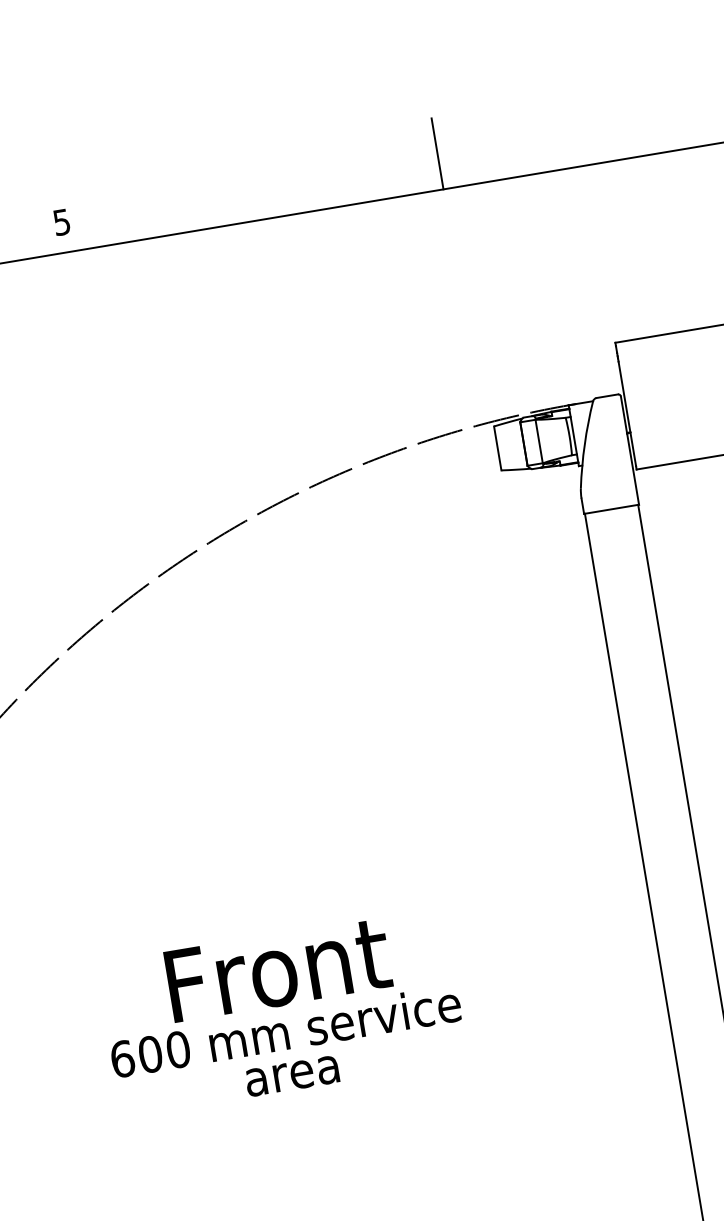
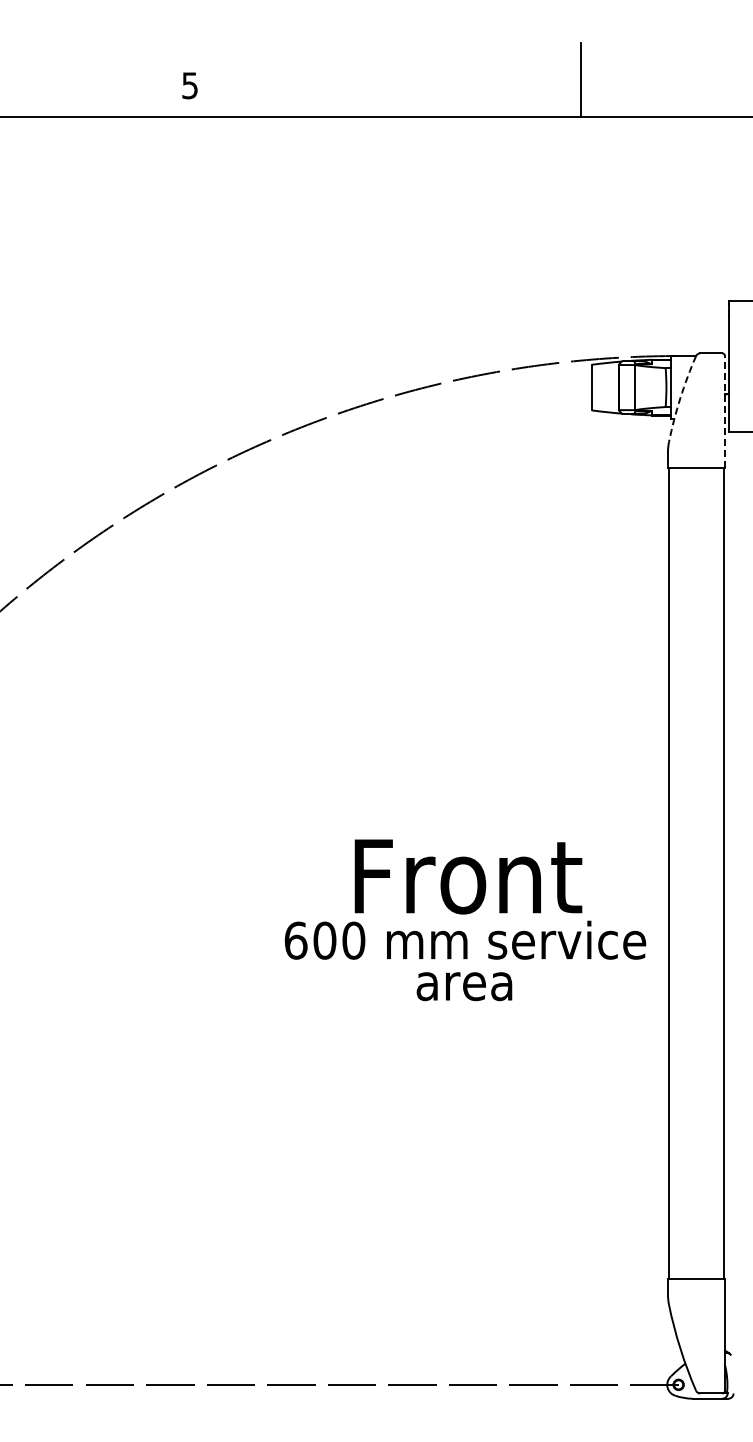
arc: (584, 444) -> (680, 398), solid -> dashed
line: (629, 450) -> (724, 411), solid -> dashed
text: (282, 1012) -> (465, 920), moved

